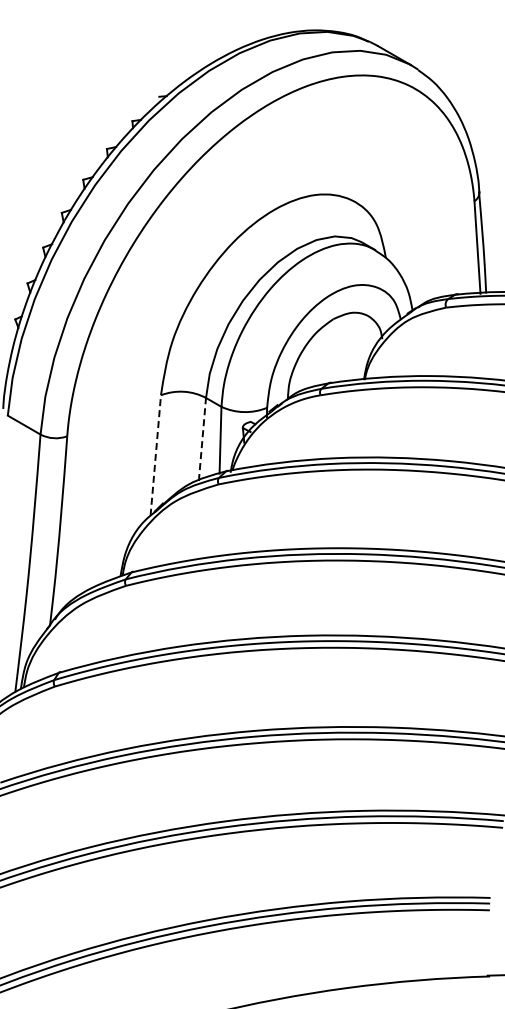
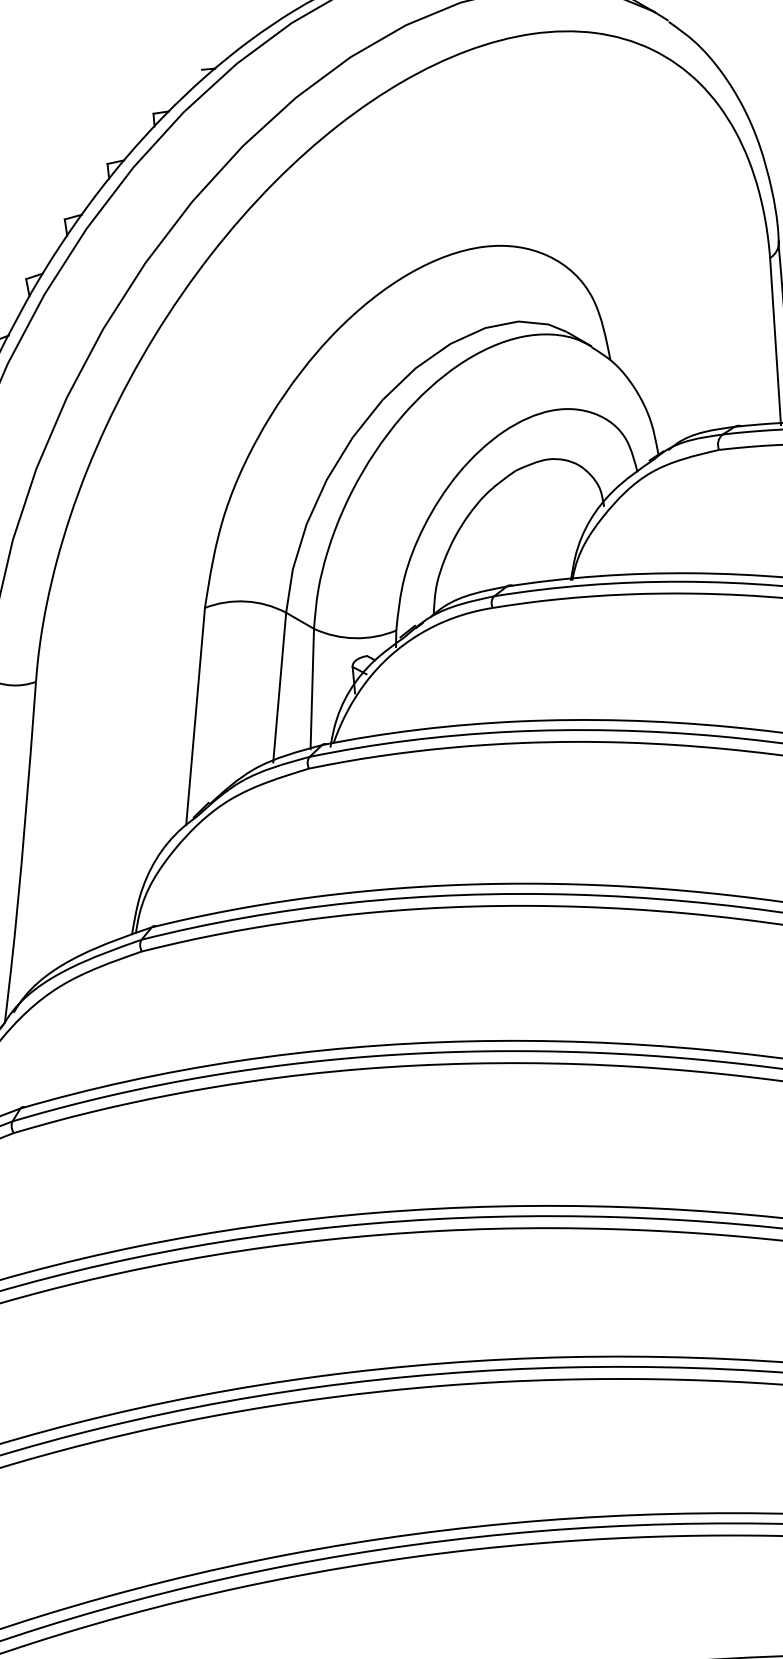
line: (202, 439) -> (279, 687), dashed -> solid
line: (155, 455) -> (195, 716), dashed -> solid

